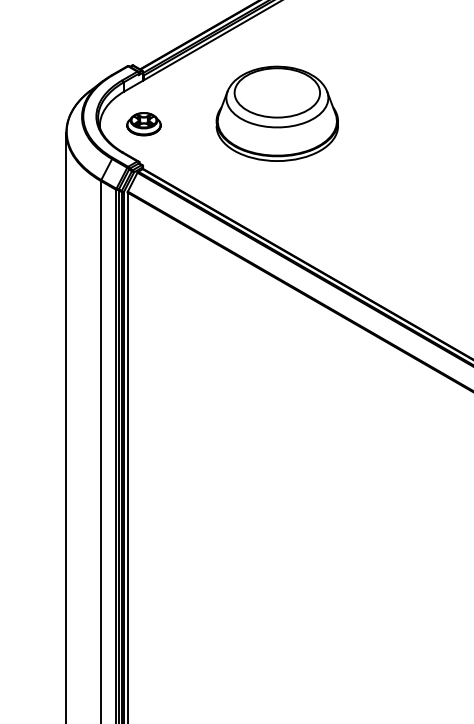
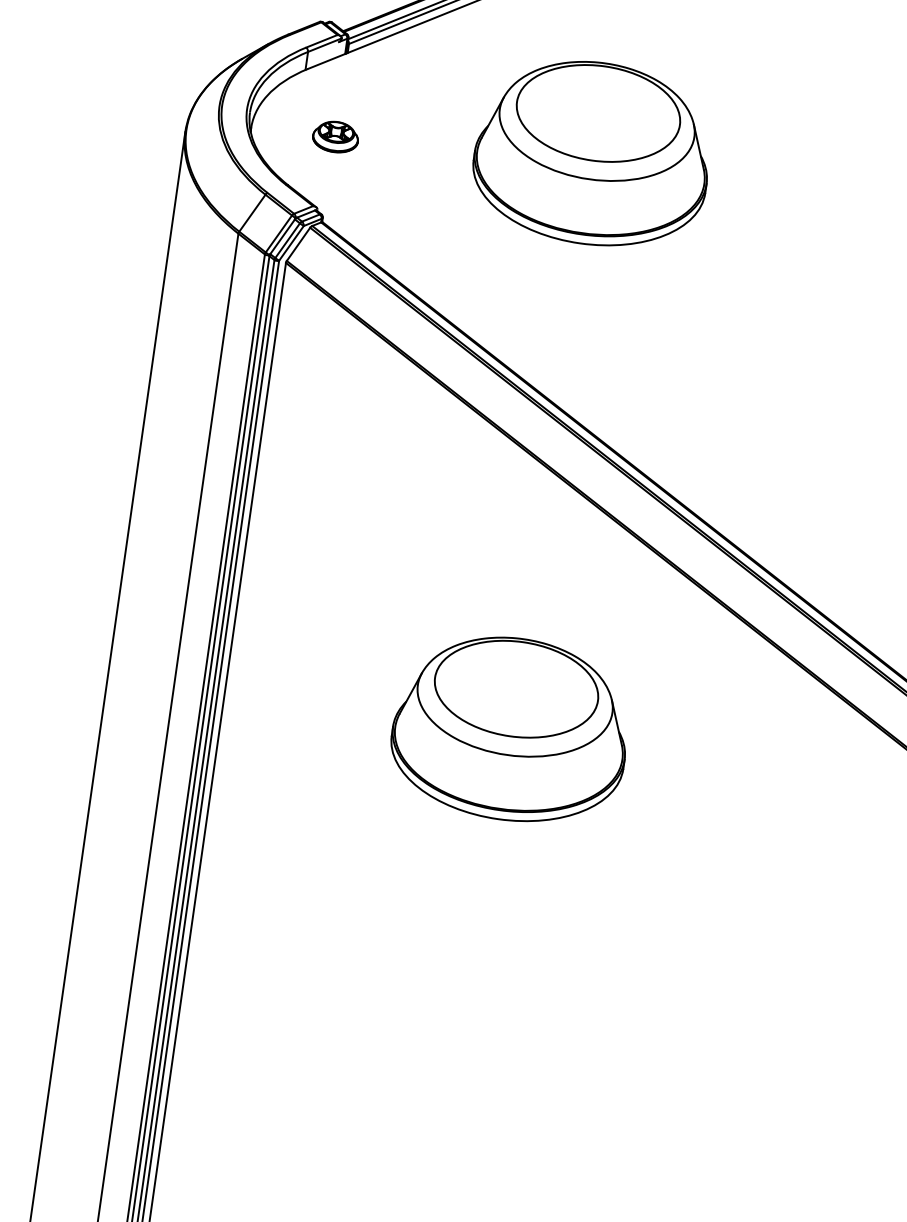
part: (143, 124) -> (334, 137), size x0.7
part: (276, 415) -> (509, 728), added

